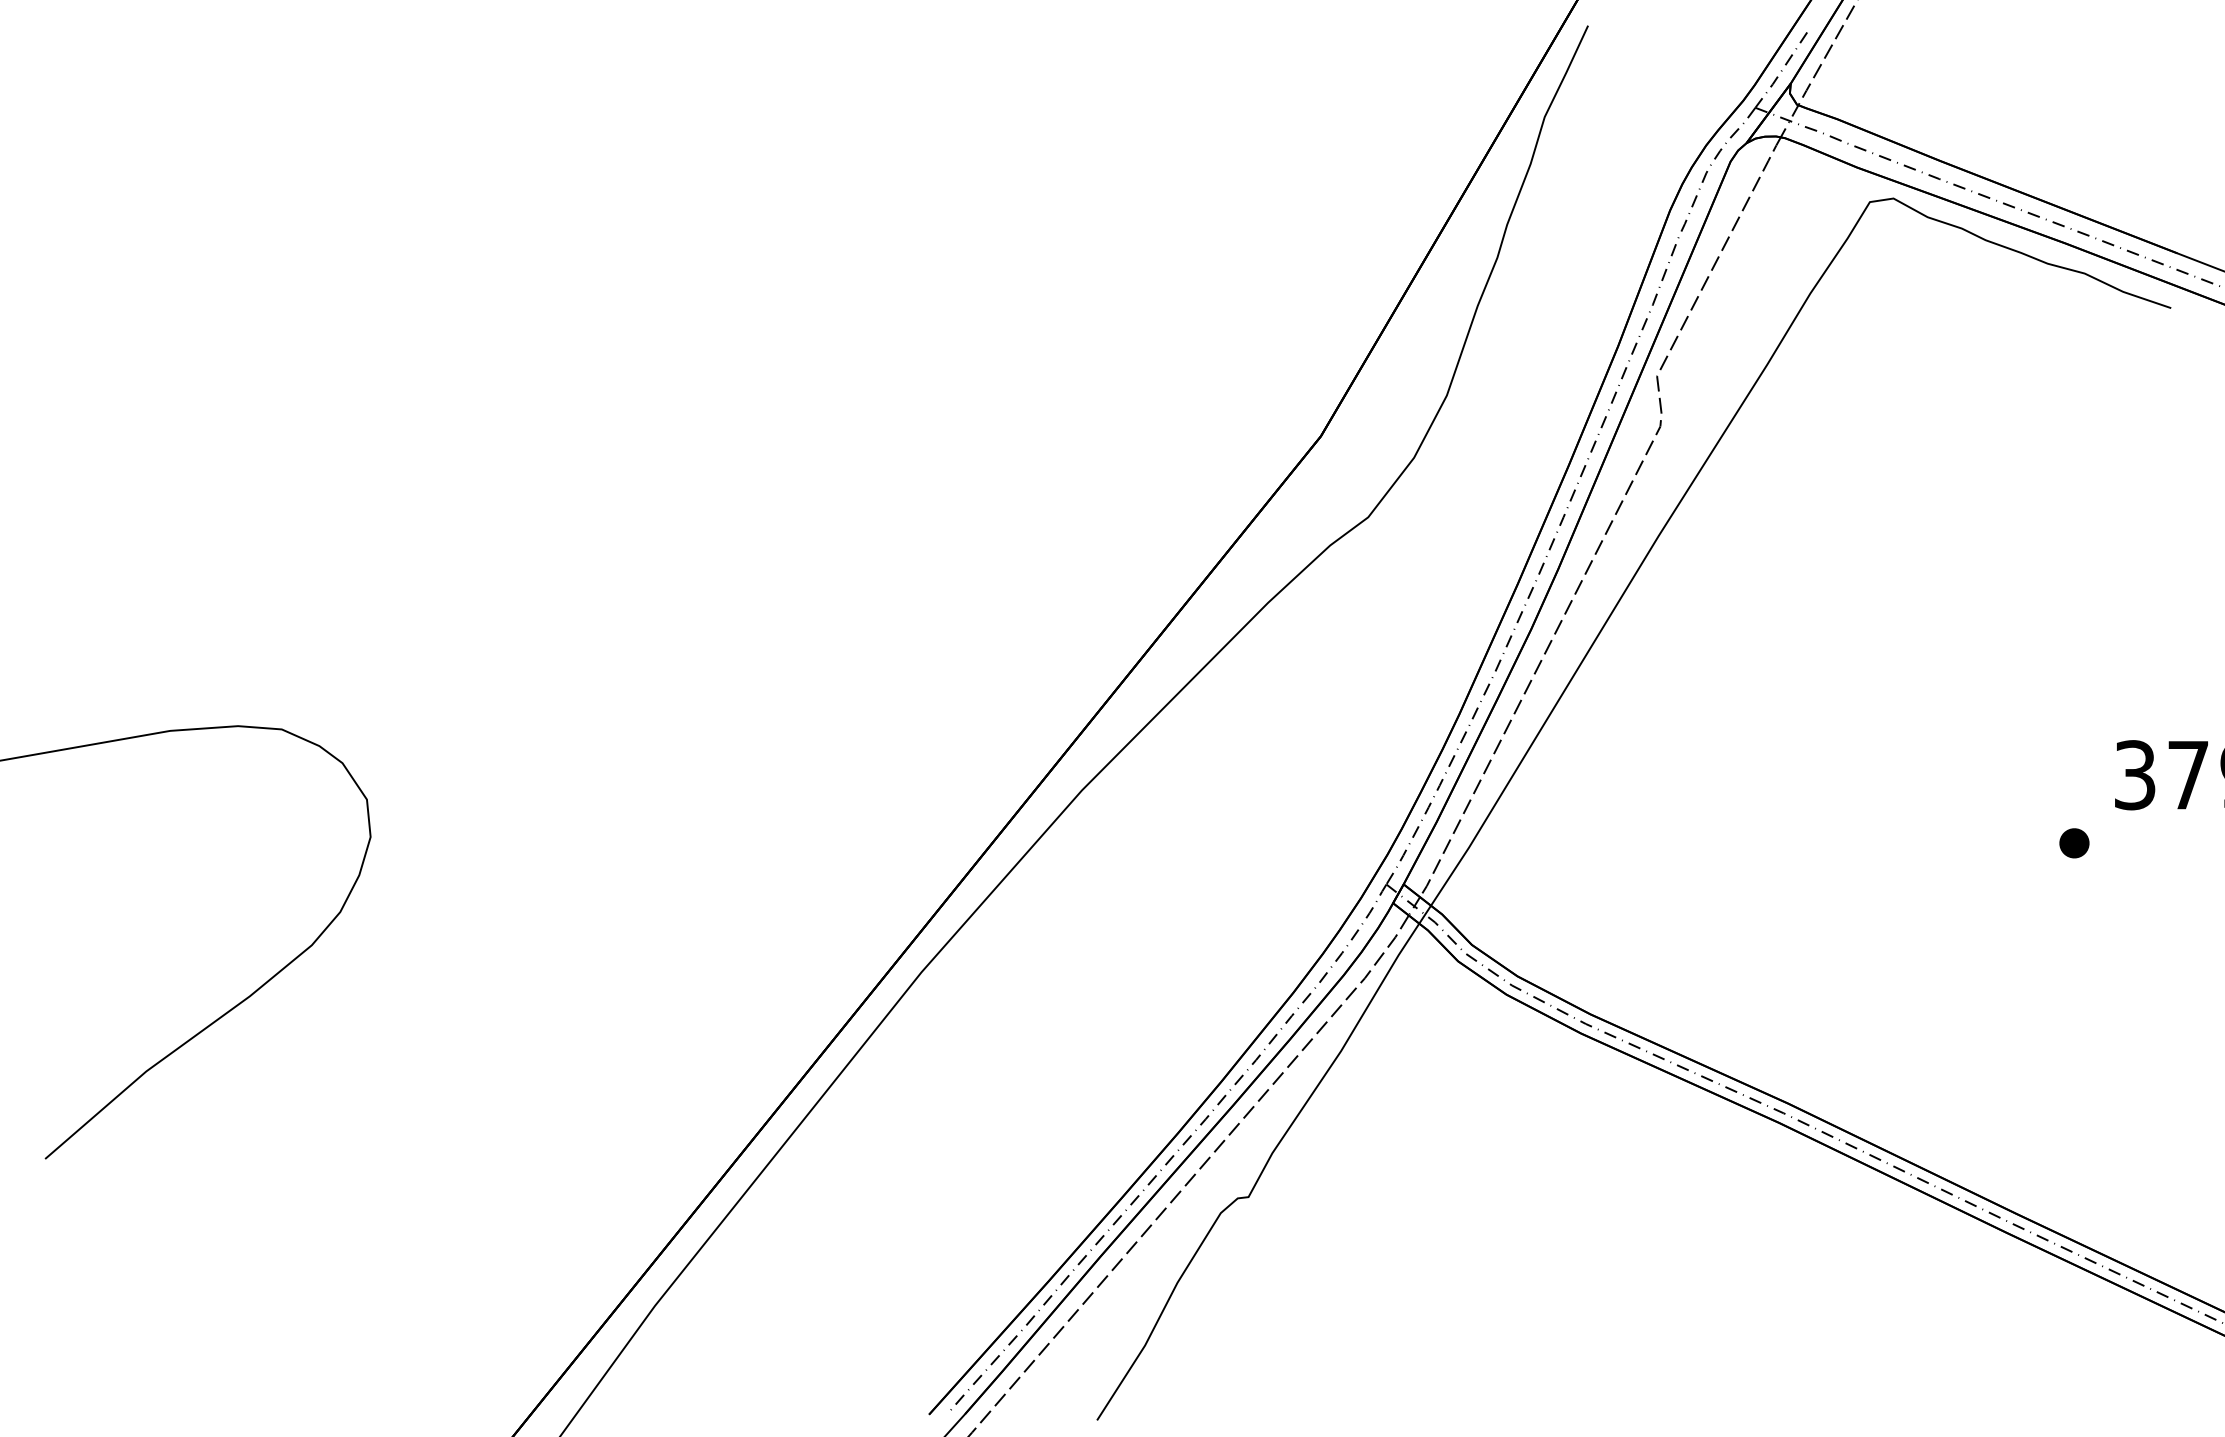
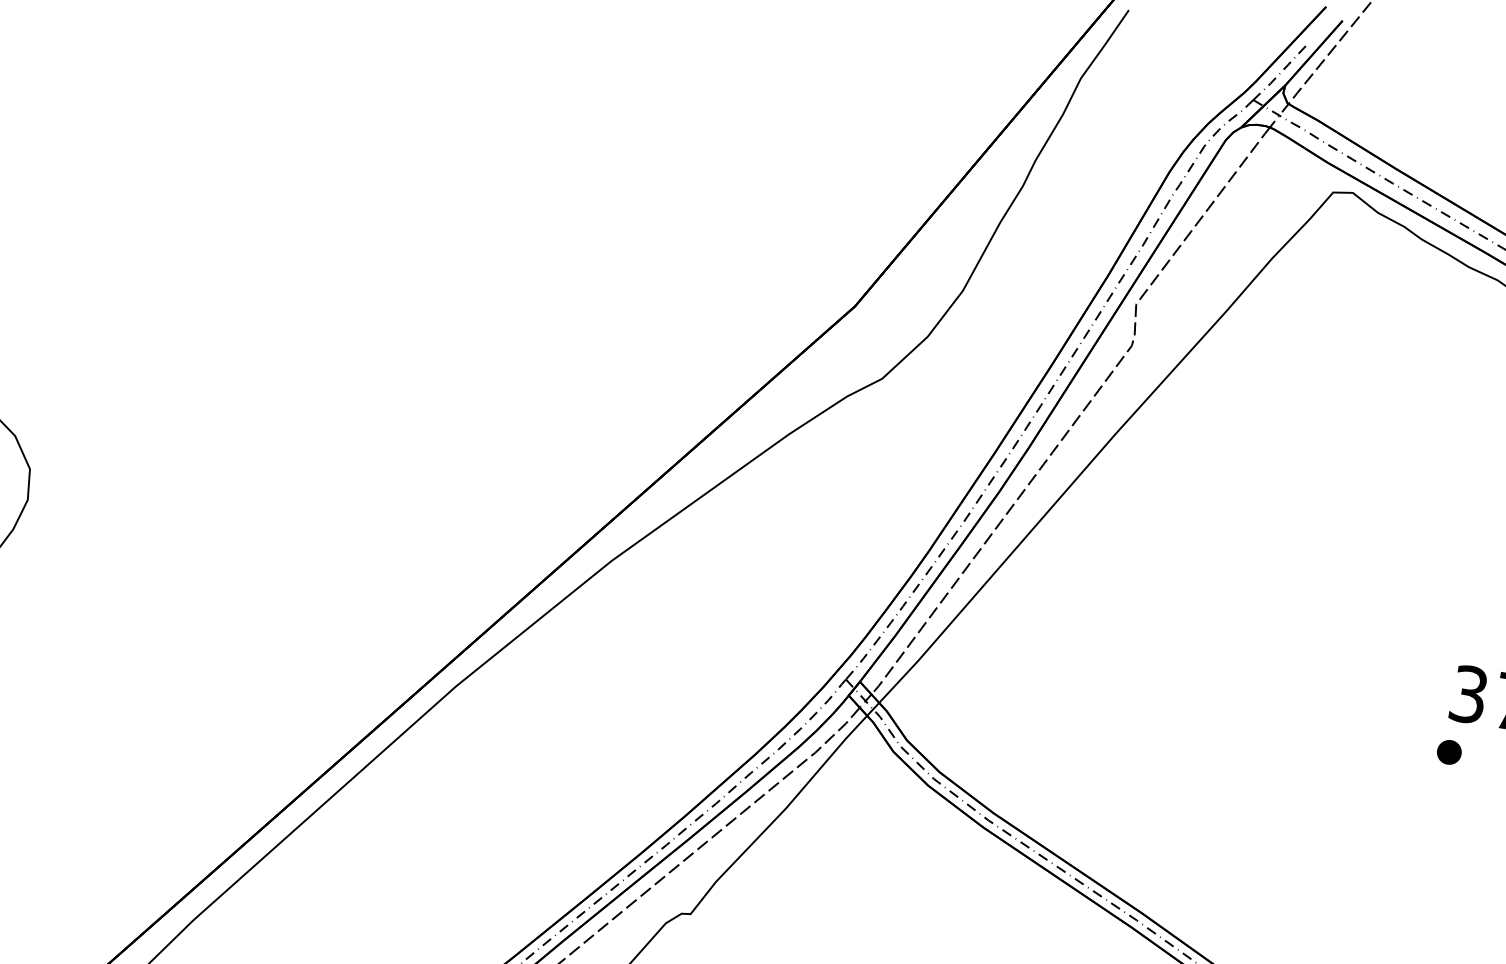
part: (2074, 843) -> (1449, 752), moved

